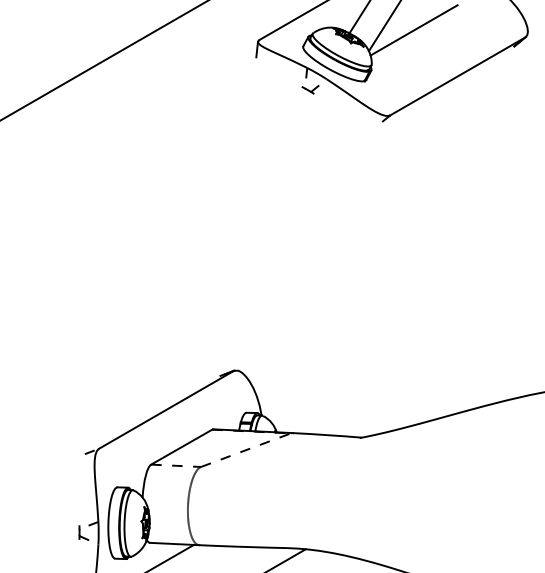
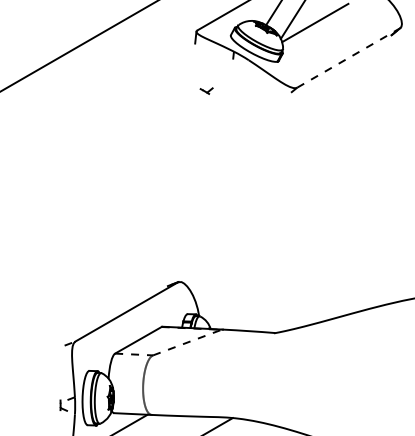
line: (457, 76) -> (348, 58), solid -> dashed
part: (310, 89) -> (206, 90), moved

